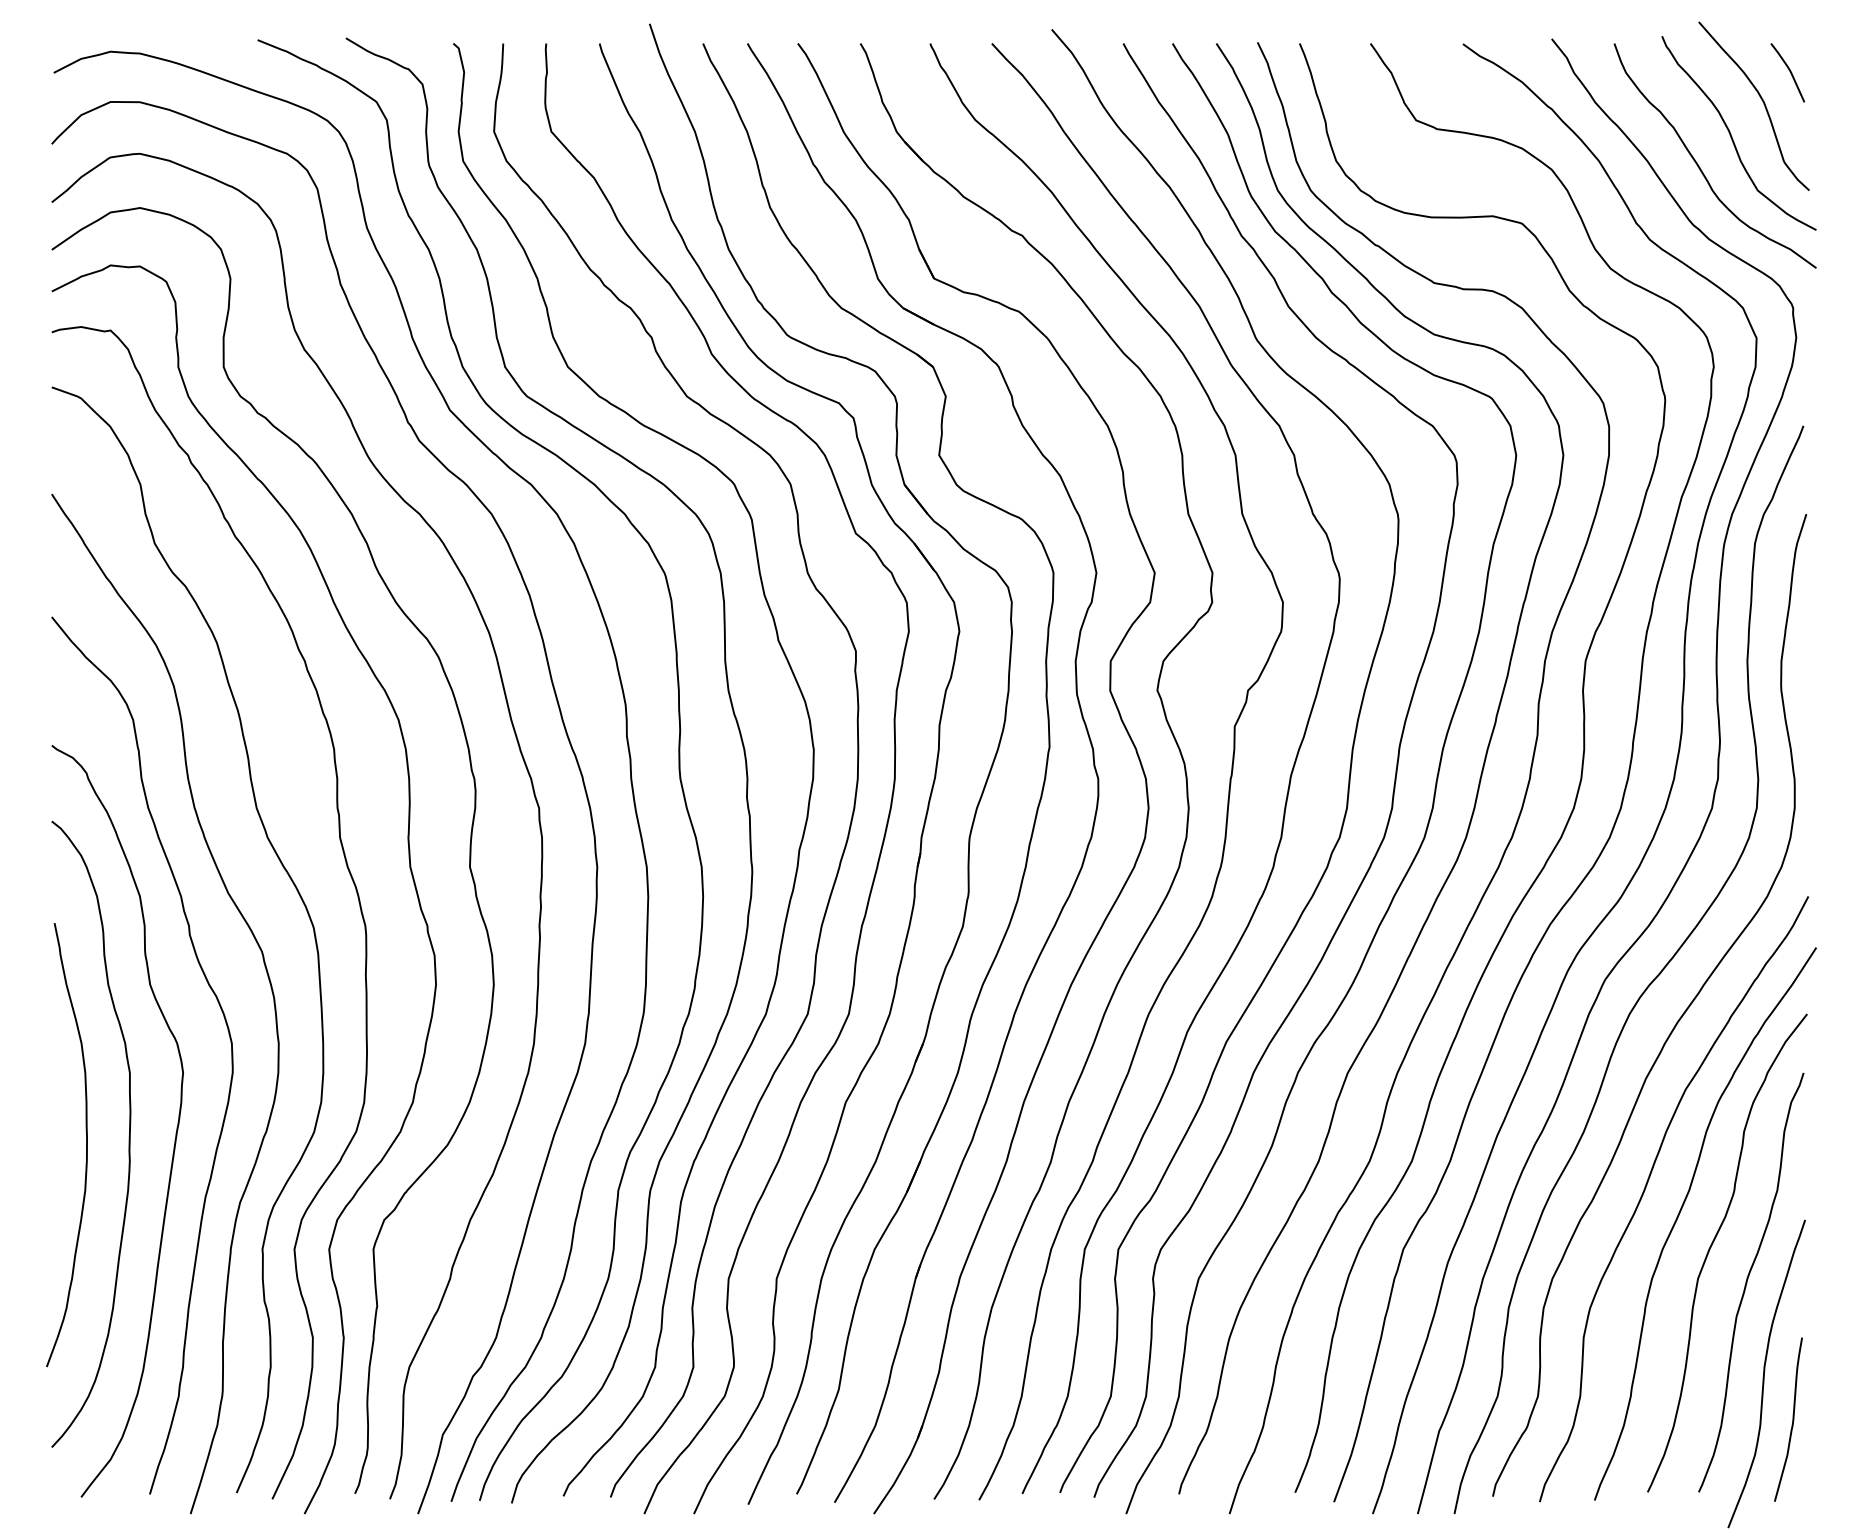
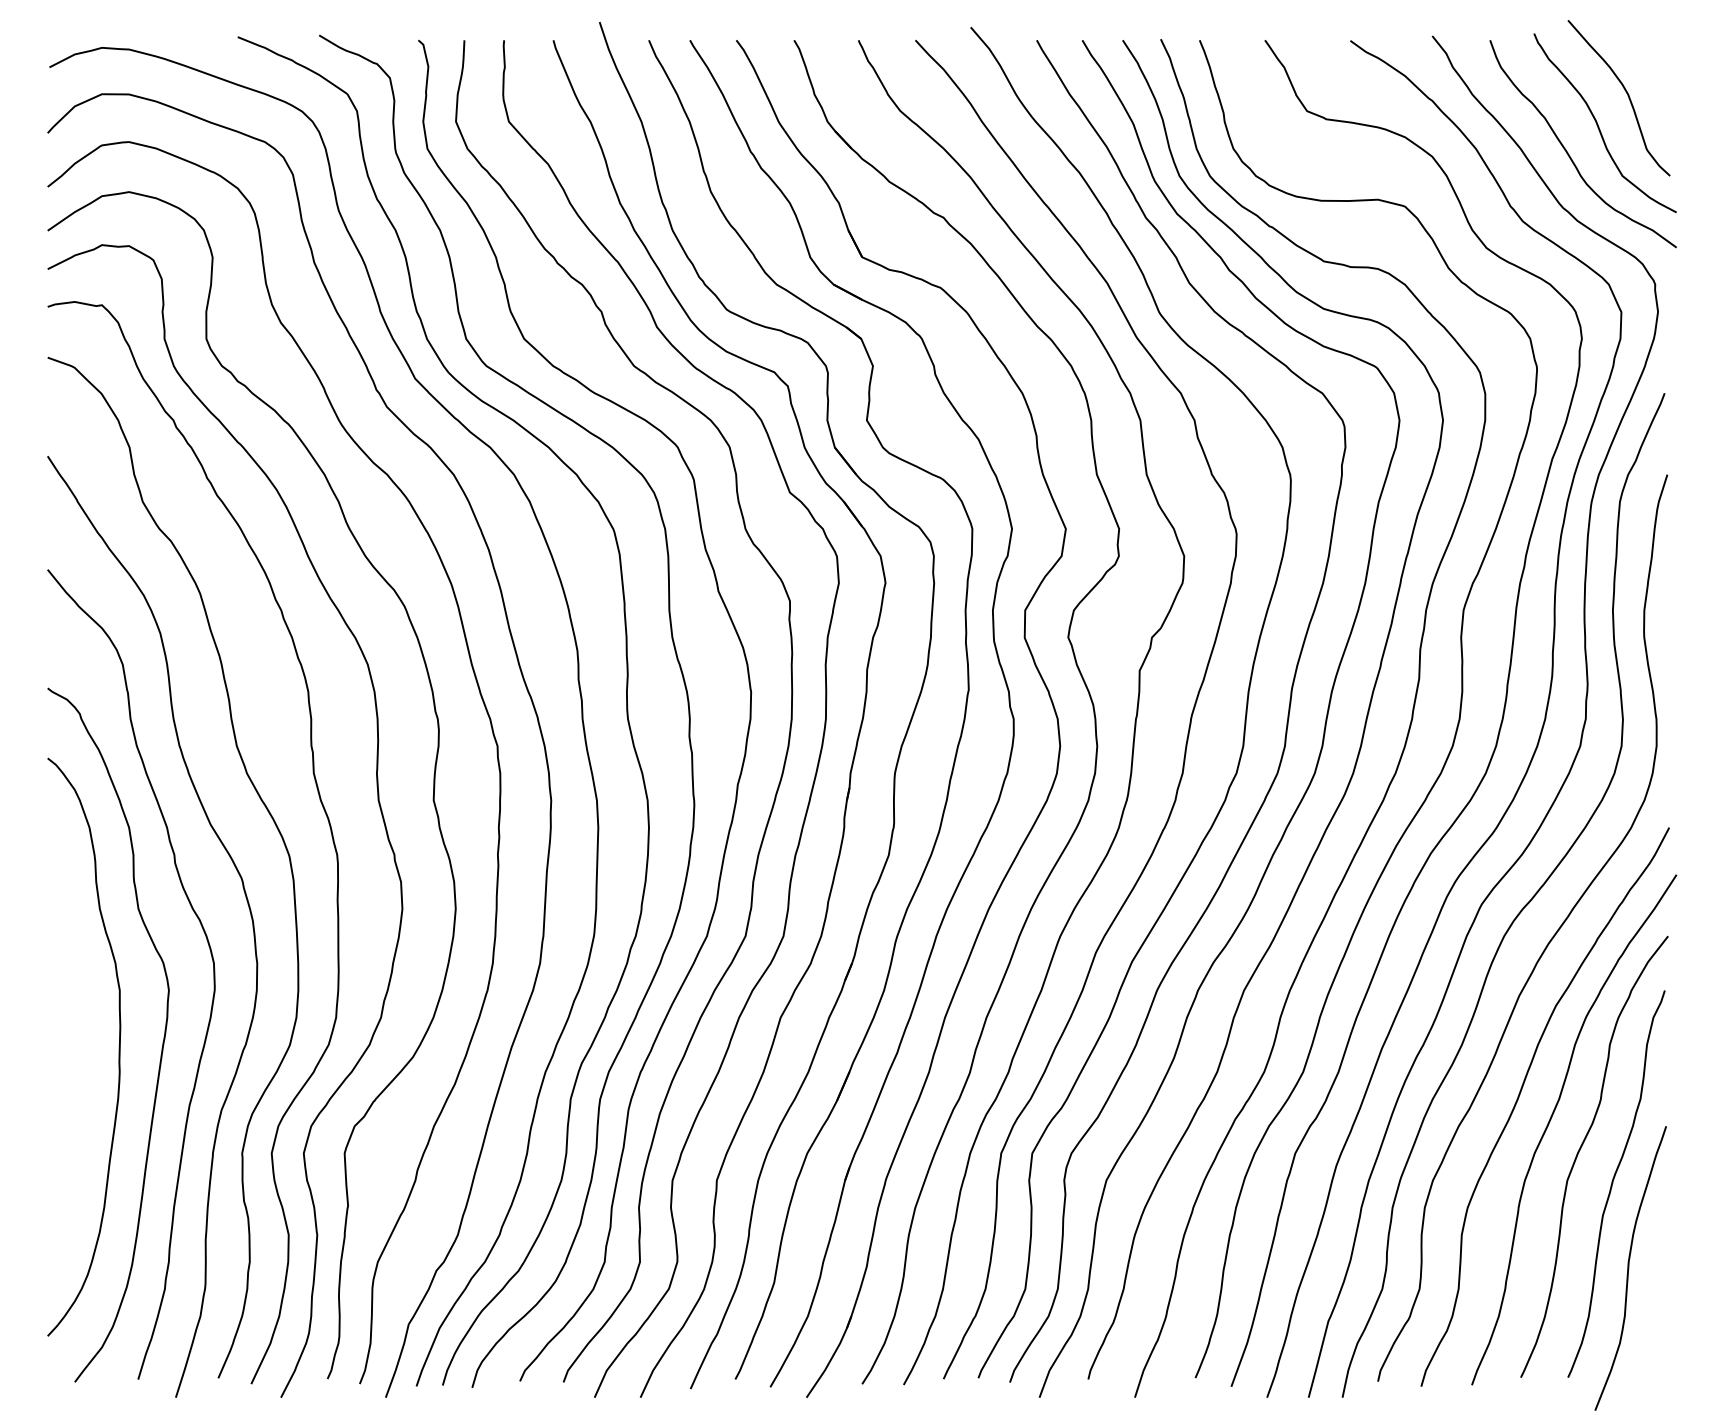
curve: (1788, 70) -> (1650, 65), removed
curve: (86, 1145) -> (79, 1057), removed
curve: (1792, 1419) -> (1654, 1310), removed

